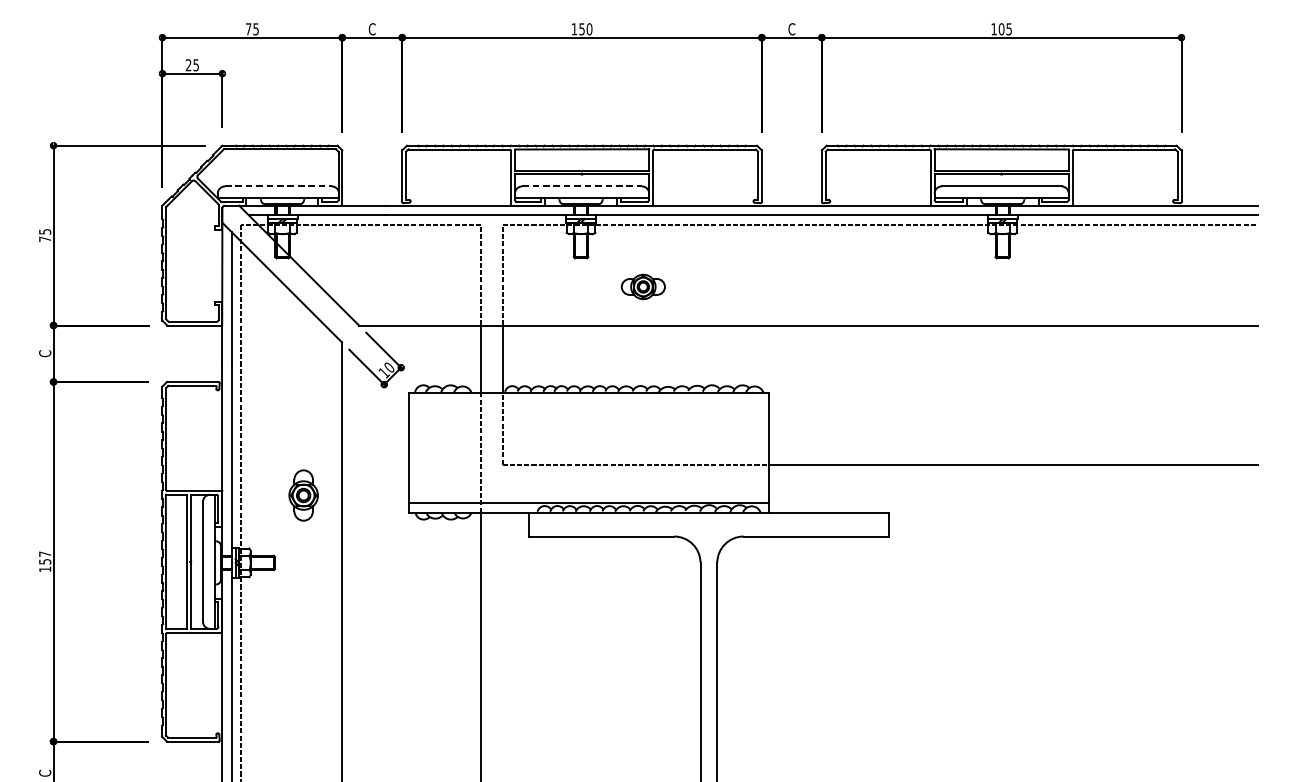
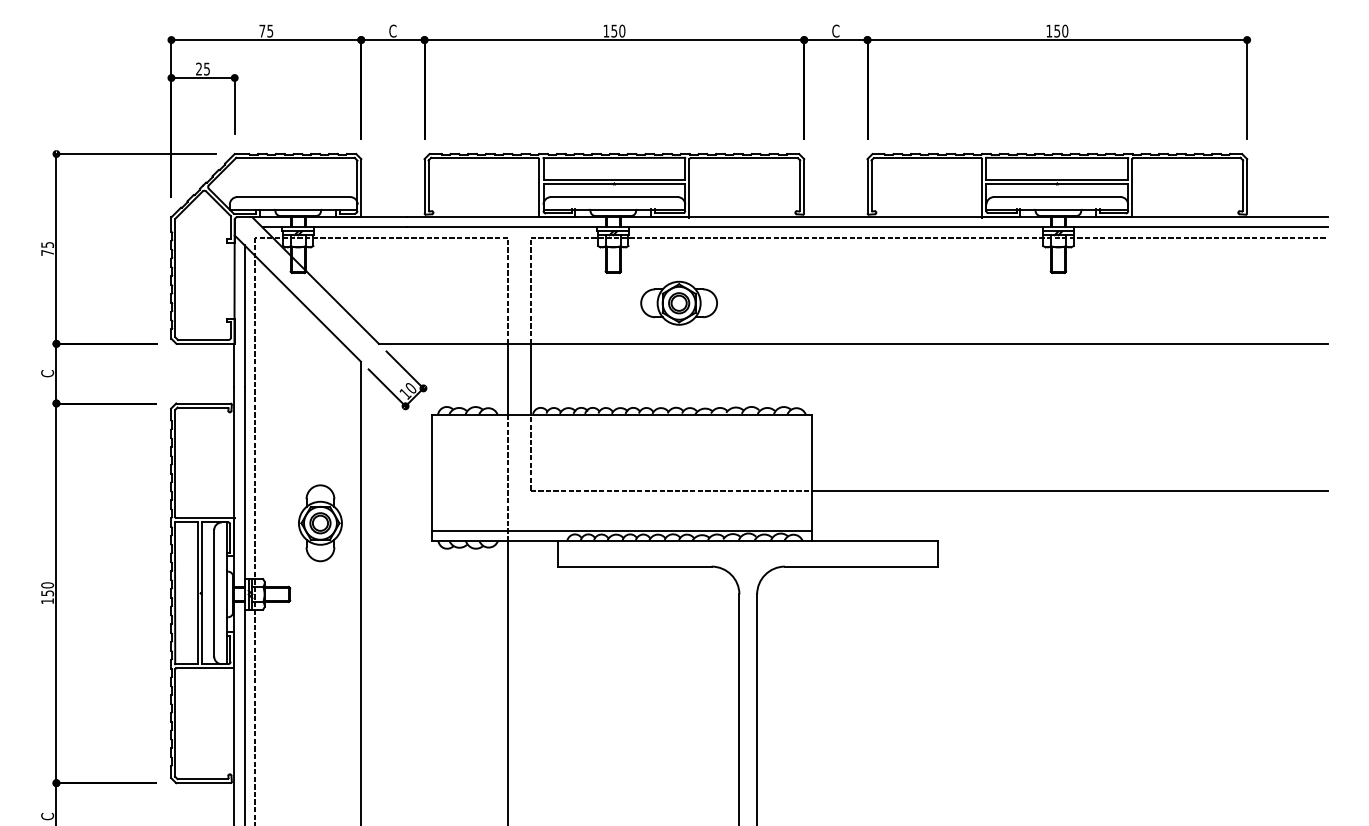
text: (1005, 28) -> (1061, 30), 105 -> 150
line: (279, 186) -> (294, 197), dashed -> solid
line: (582, 186) -> (614, 197), dashed -> solid
part: (642, 286) -> (678, 302), size x1.67
part: (303, 495) -> (320, 523), size x1.43
text: (45, 554) -> (47, 585), 157 -> 150

